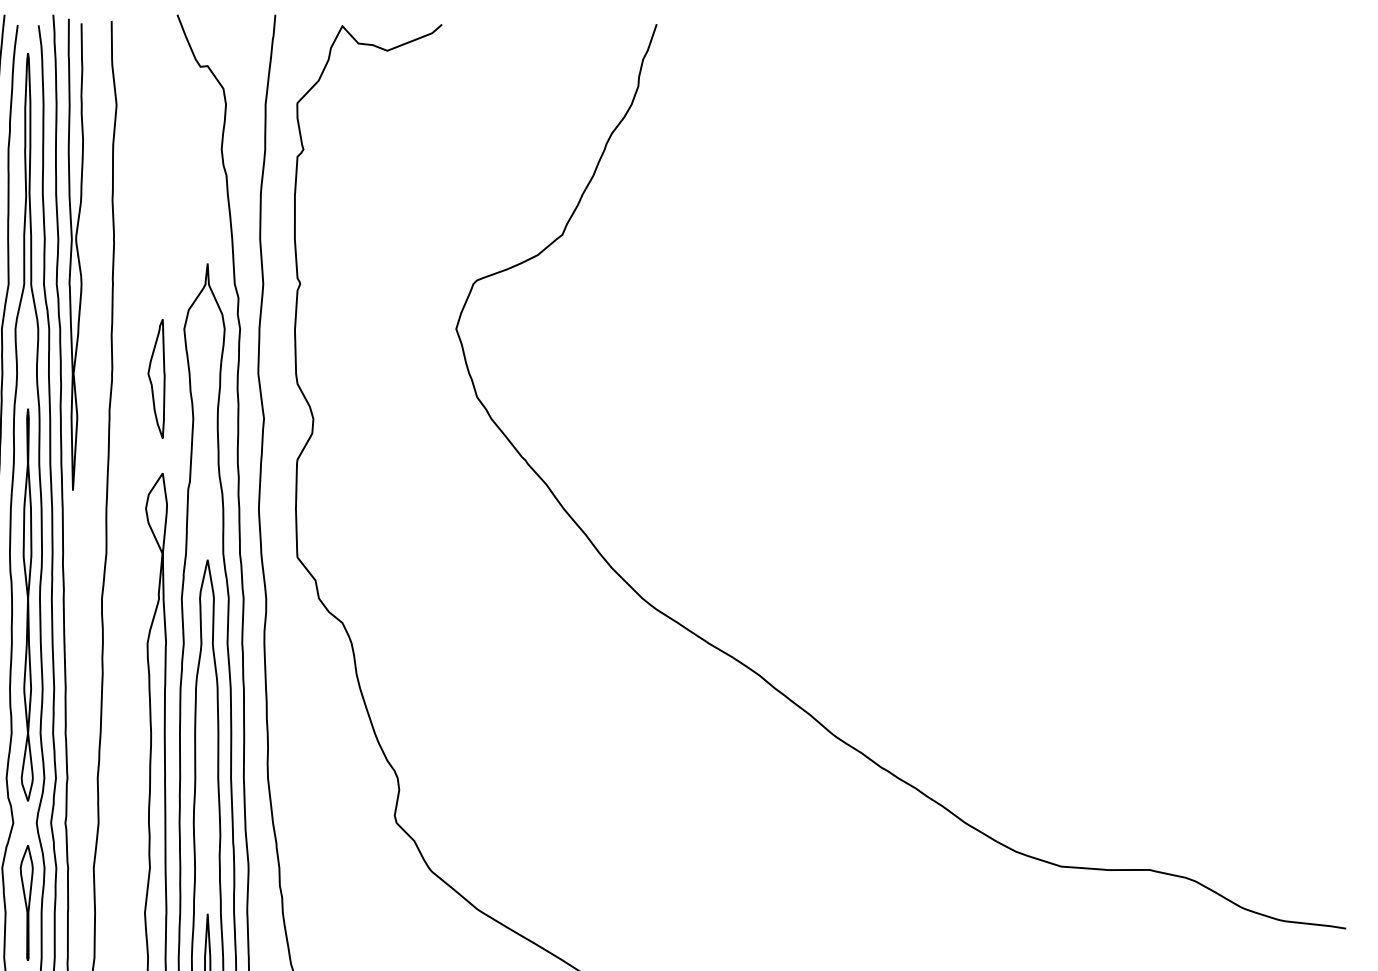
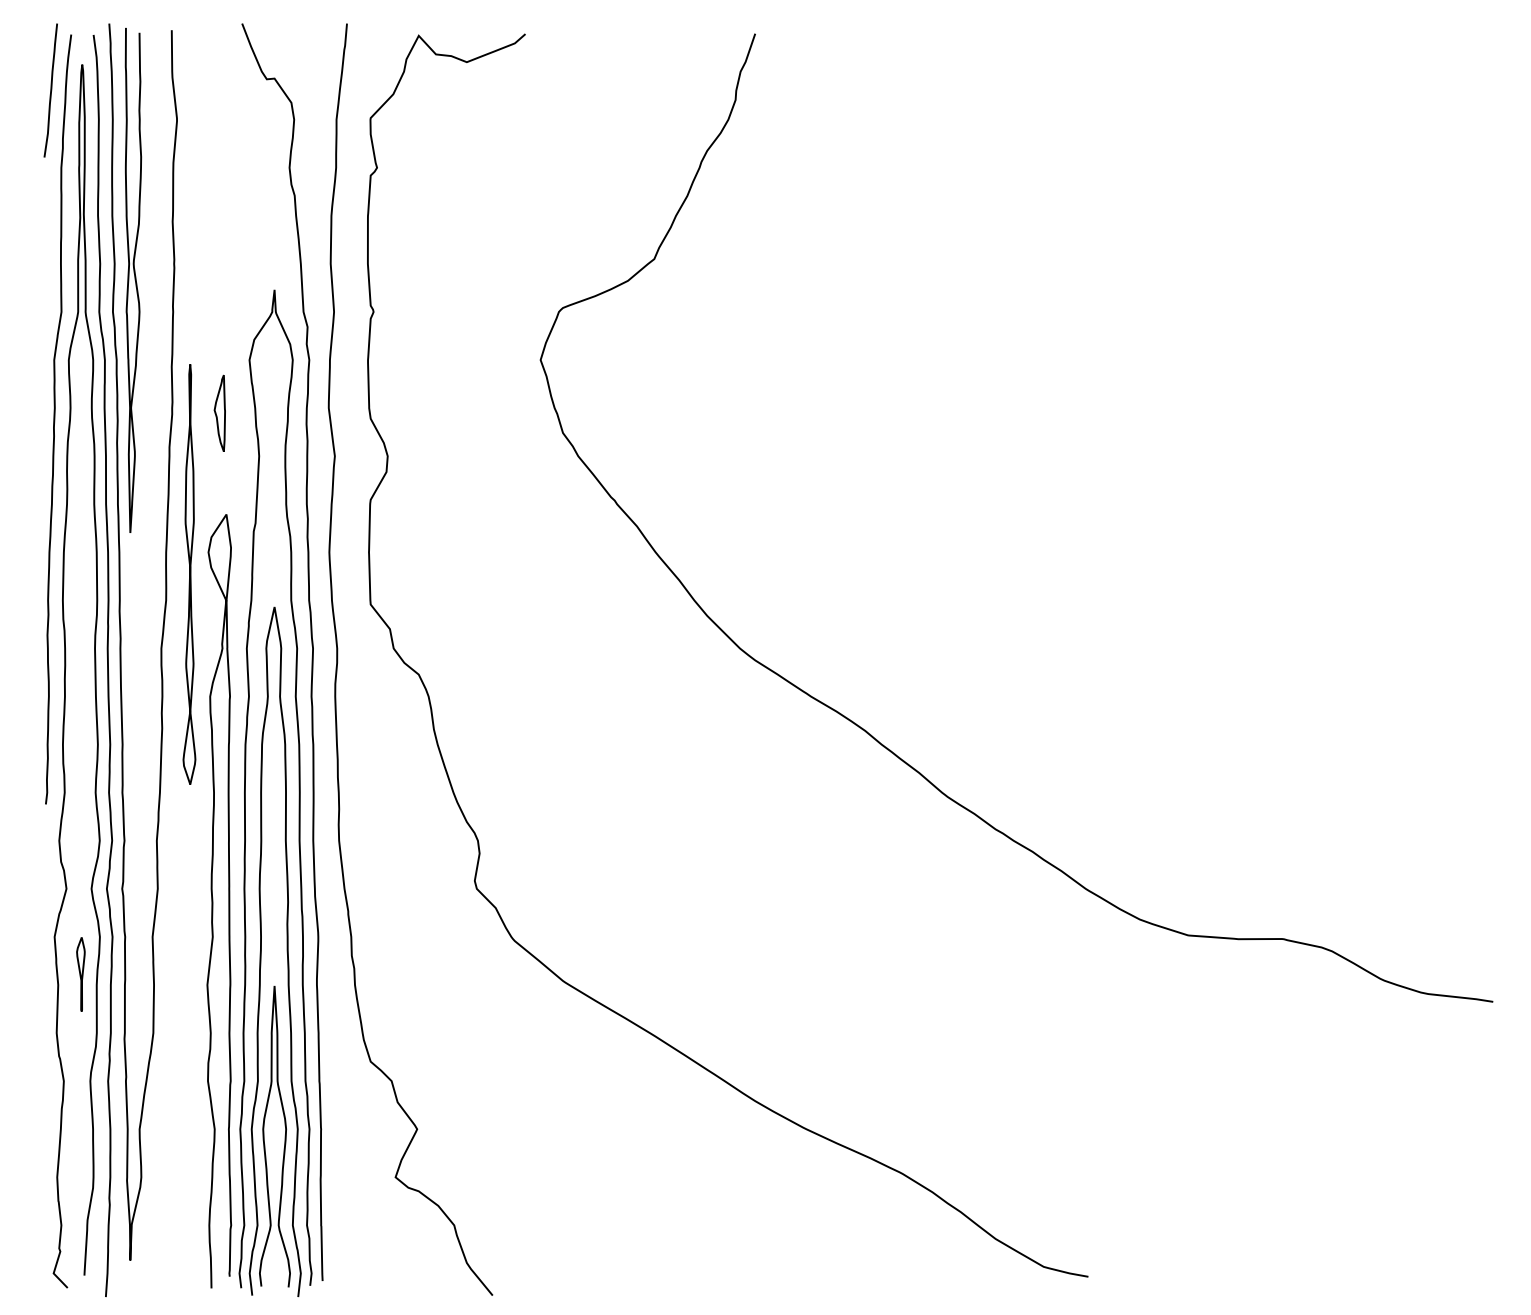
part: (156, 378) -> (219, 413), size x0.6
part: (27, 605) -> (189, 574), moved
part: (26, 903) -> (80, 974), size x0.6

